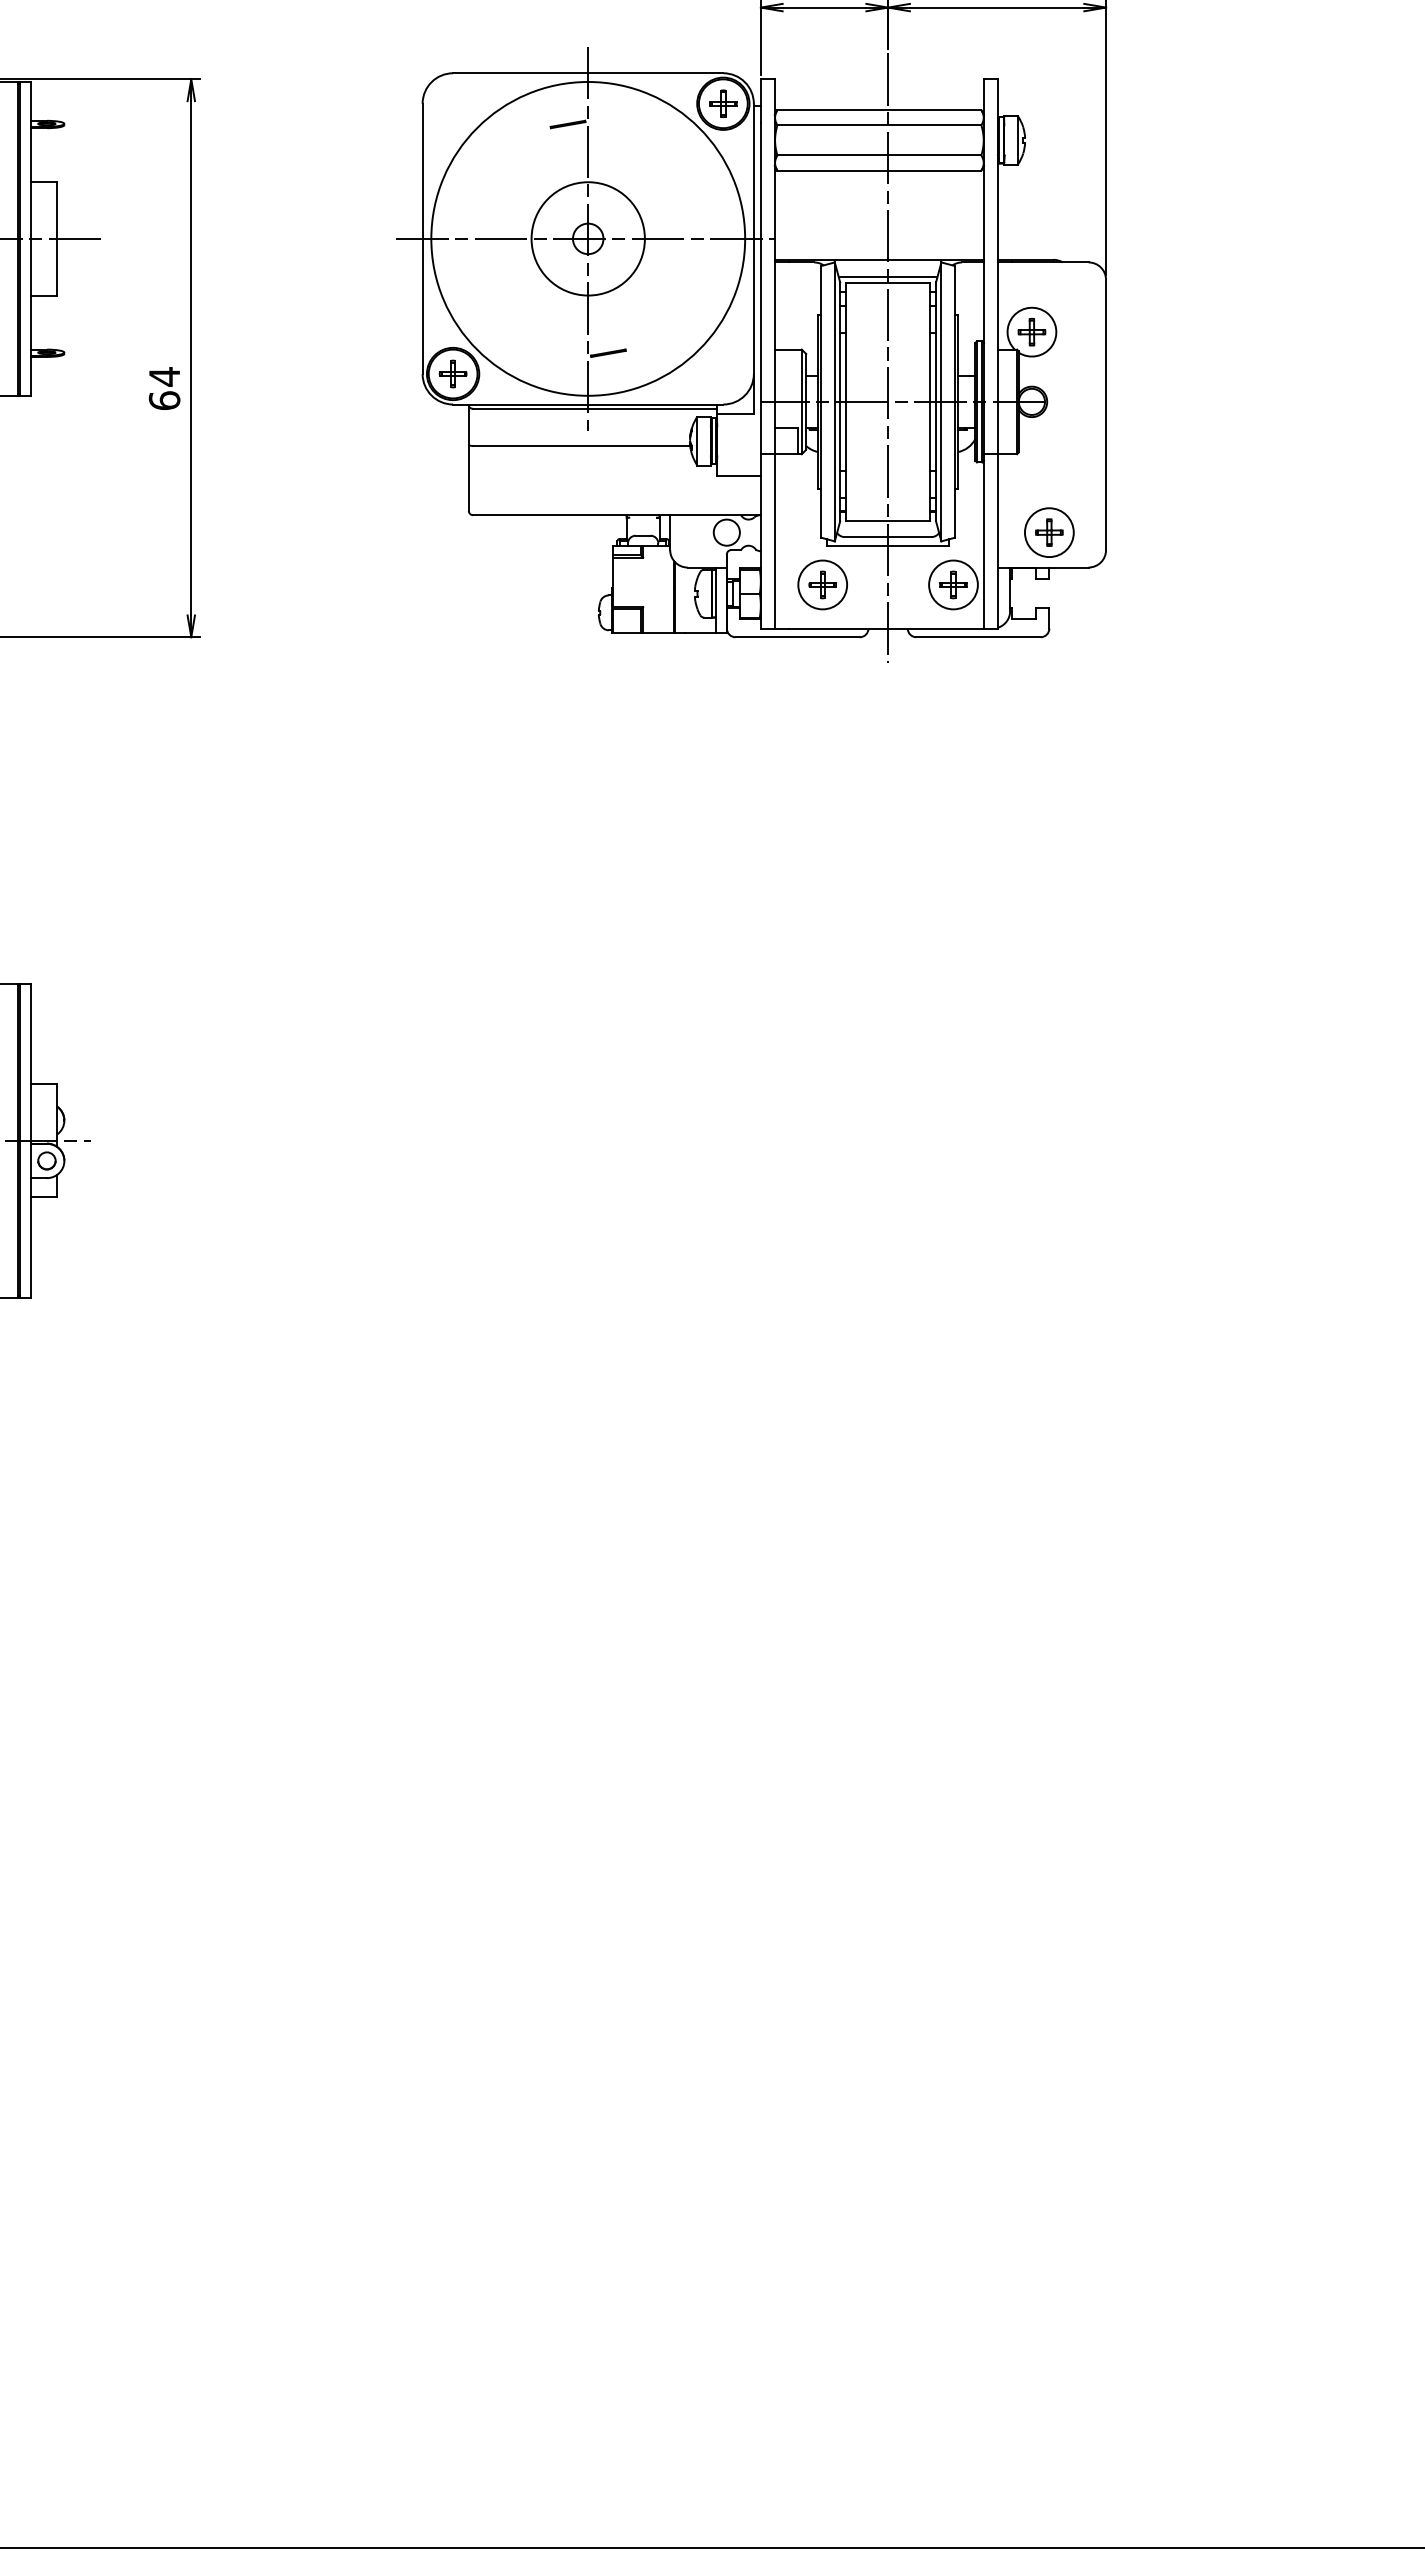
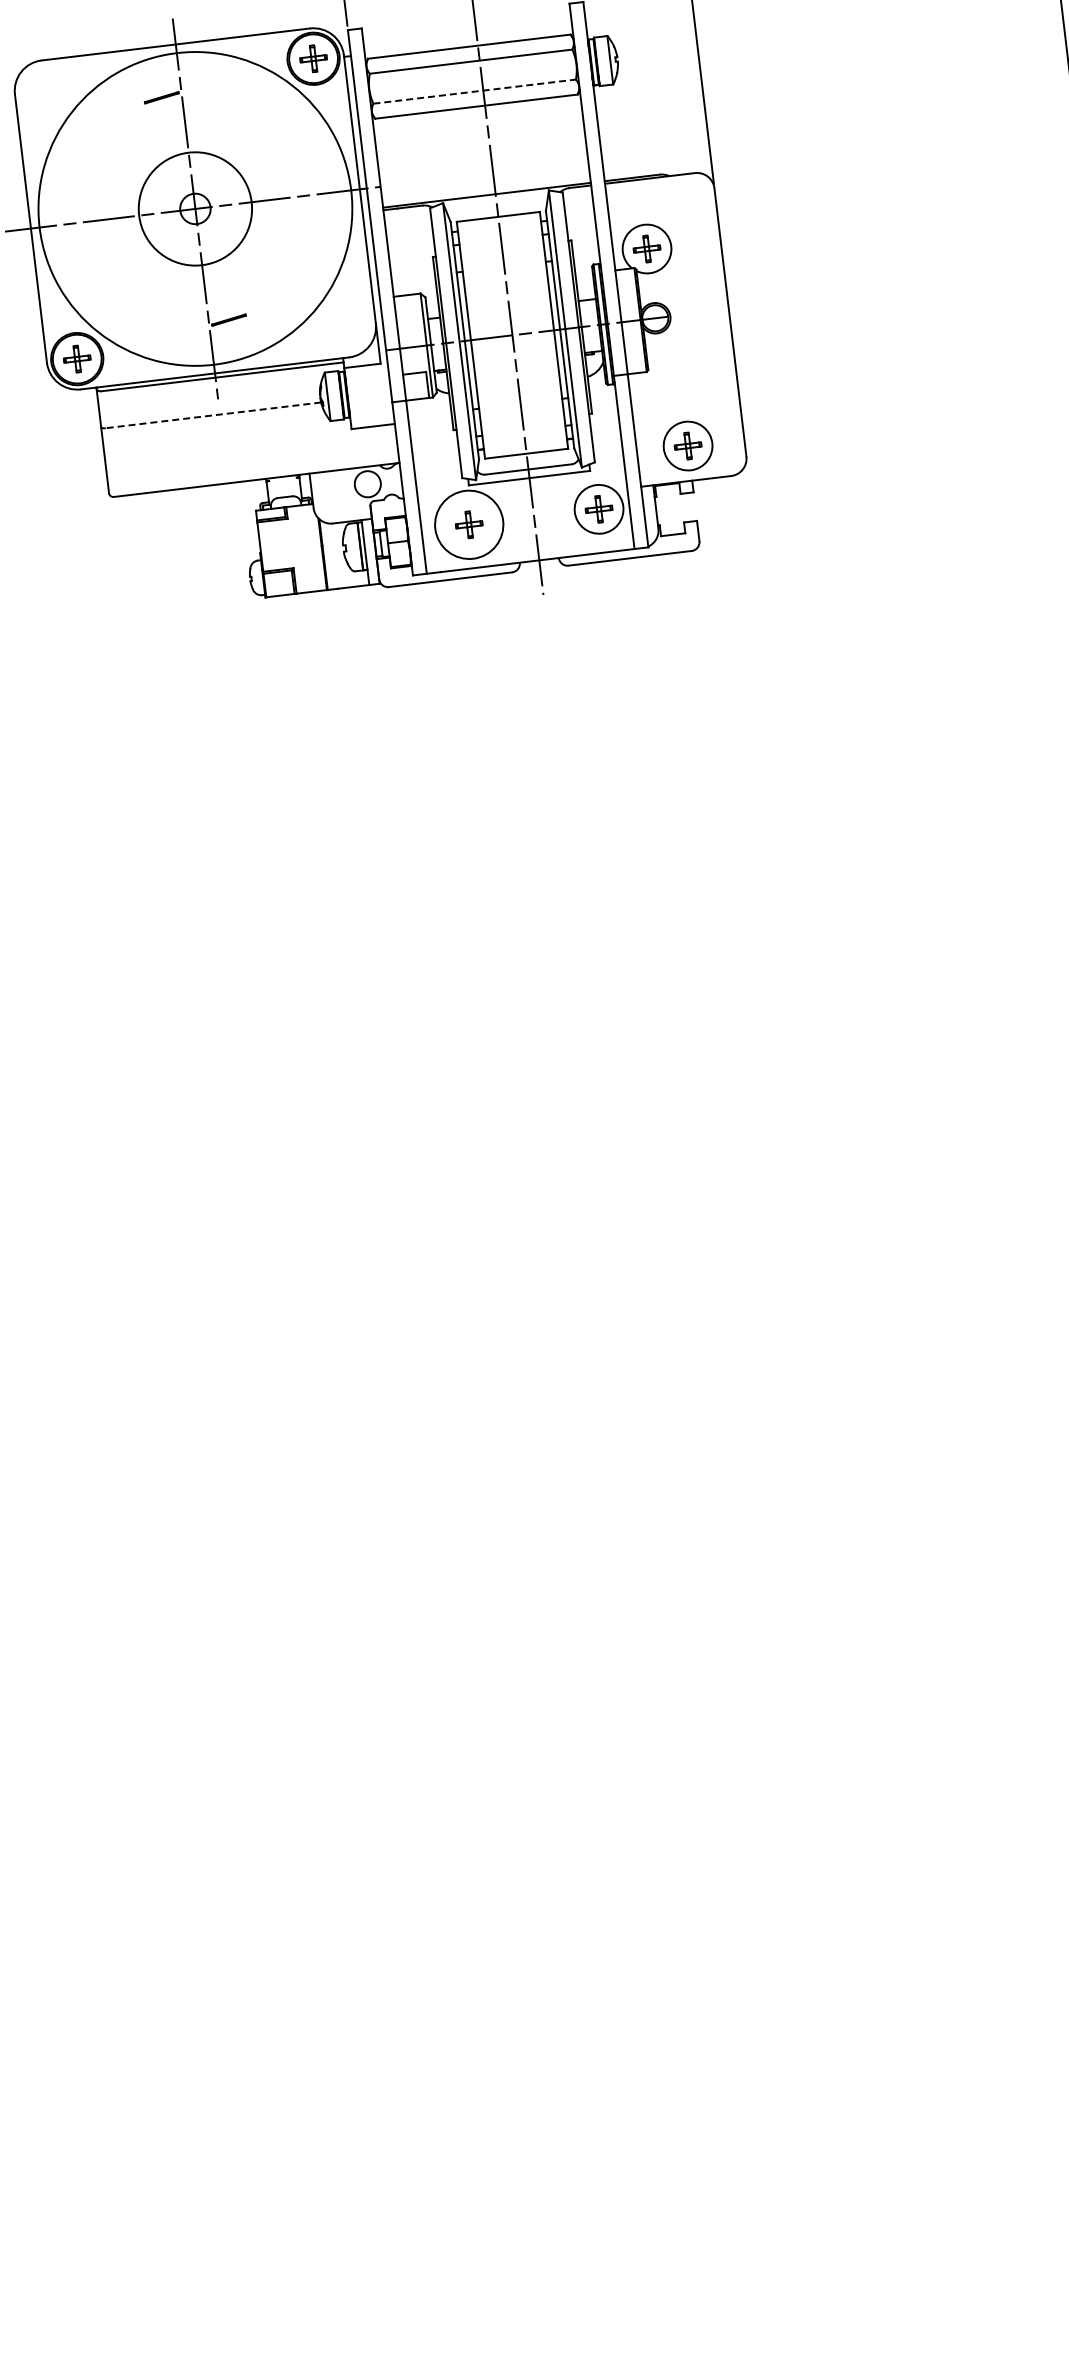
line: (879, 155) -> (474, 91), solid -> dashed
line: (887, 277) -> (497, 211), removed
line: (581, 445) -> (213, 414), solid -> dashed
circle: (822, 584) -> (468, 524), size x1.4

